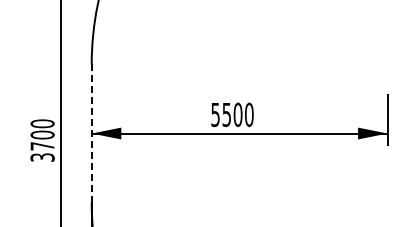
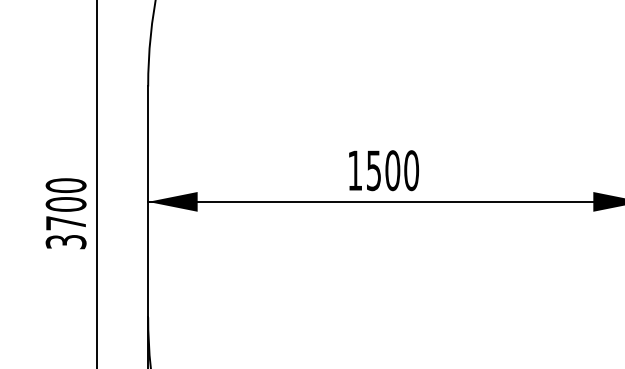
text: (215, 115) -> (355, 171), 5500 -> 1500
line: (91, 134) -> (147, 203), dashed -> solid

